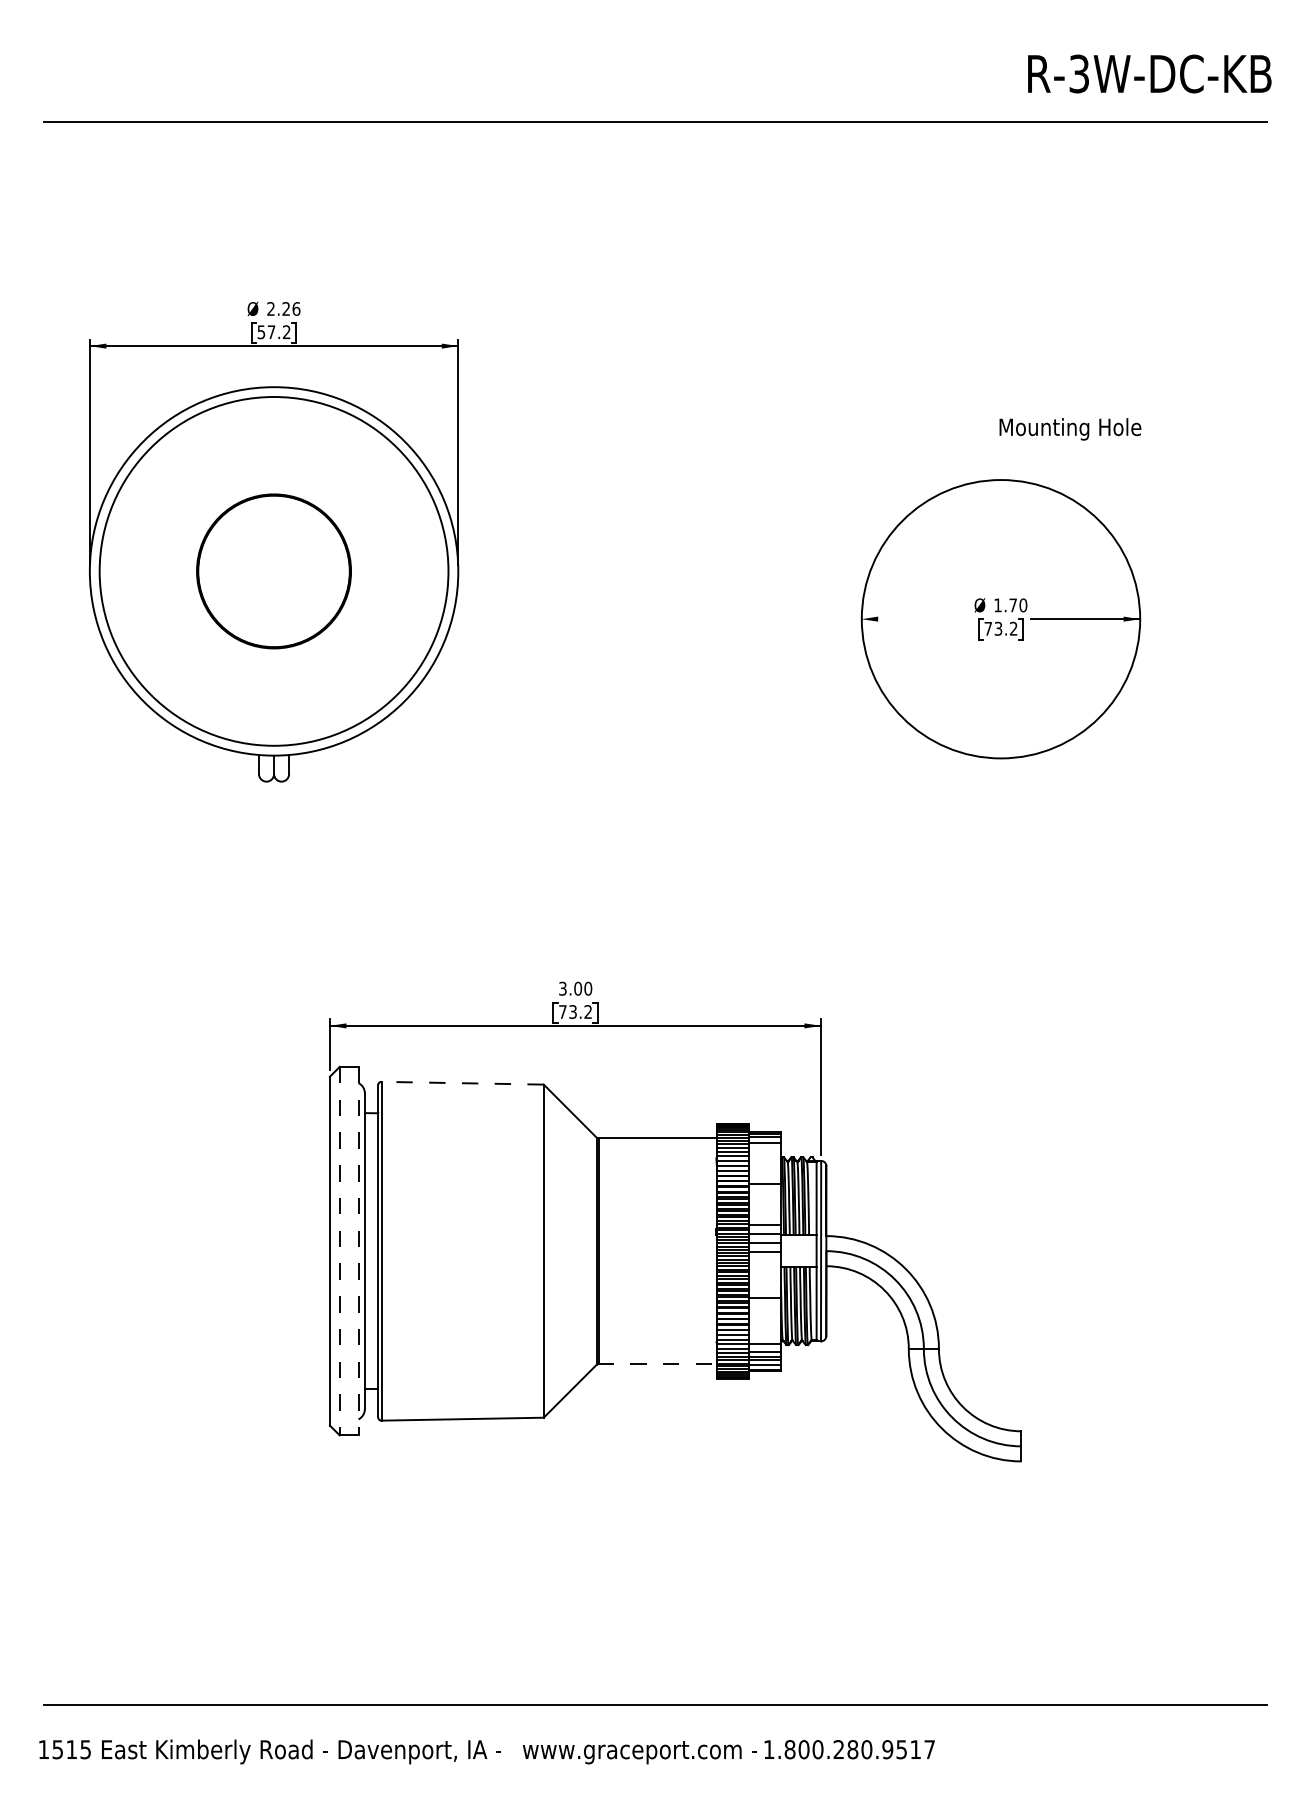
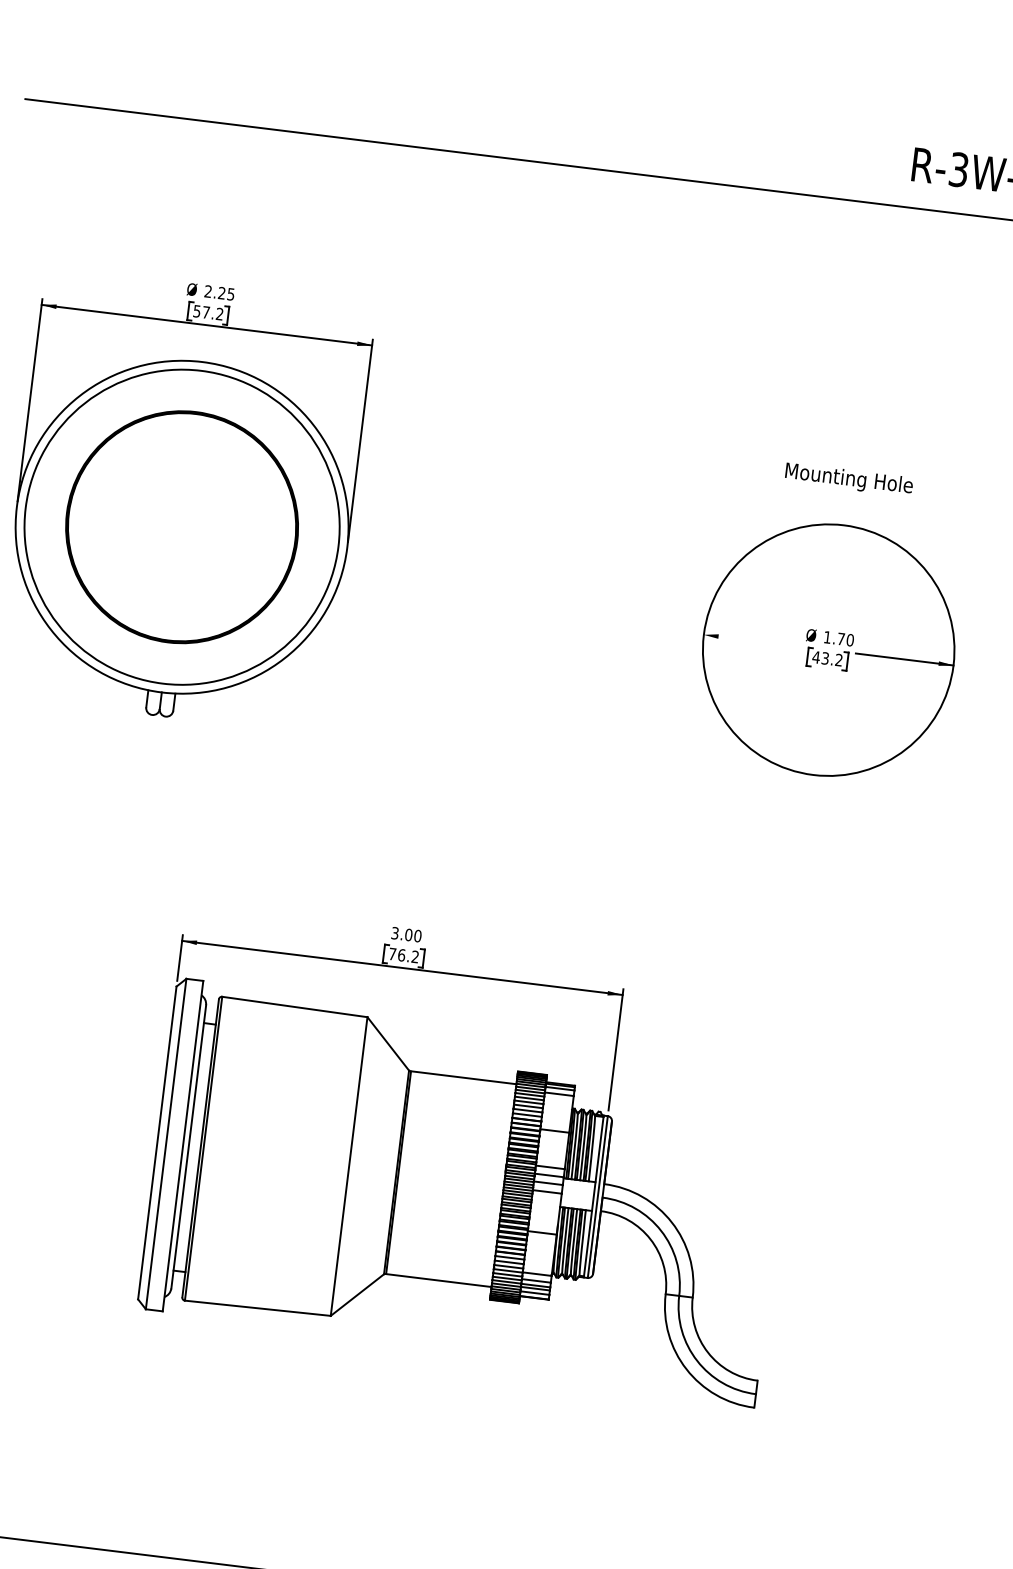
text: (296, 308) -> (231, 293), 2.26 -> 2.25
text: (1070, 429) -> (849, 479), moved
part: (273, 571) -> (181, 527), size x1.67
text: (988, 628) -> (816, 657), 73.2 -> 43.2
text: (573, 1011) -> (402, 954), 73.2 -> 76.2
line: (462, 1083) -> (294, 1007), dashed -> solid
line: (339, 1251) -> (165, 1144), dashed -> solid
line: (358, 1251) -> (182, 1146), dashed -> solid
line: (657, 1364) -> (438, 1280), dashed -> solid

